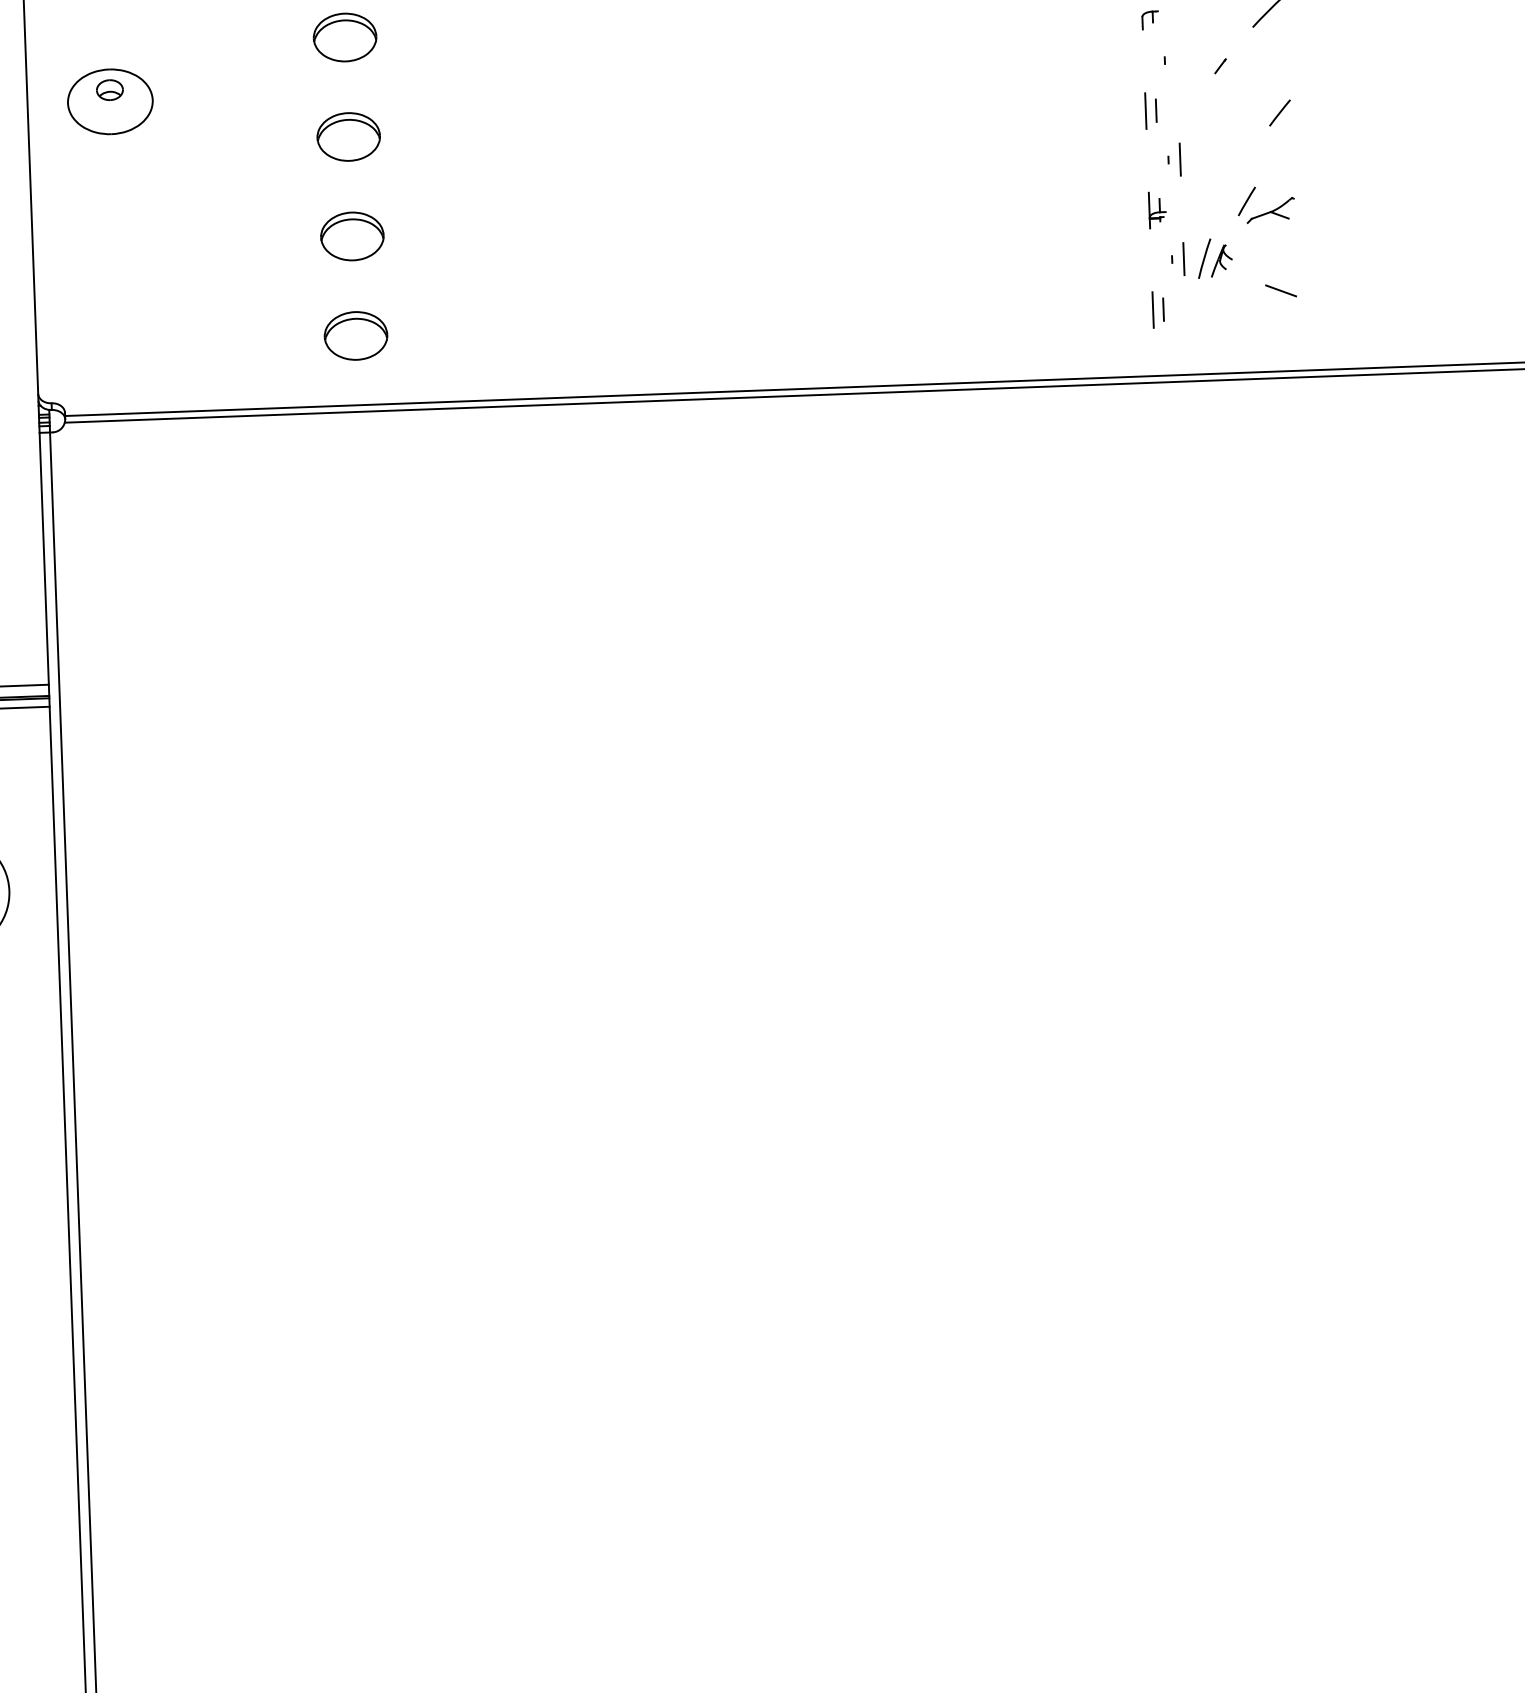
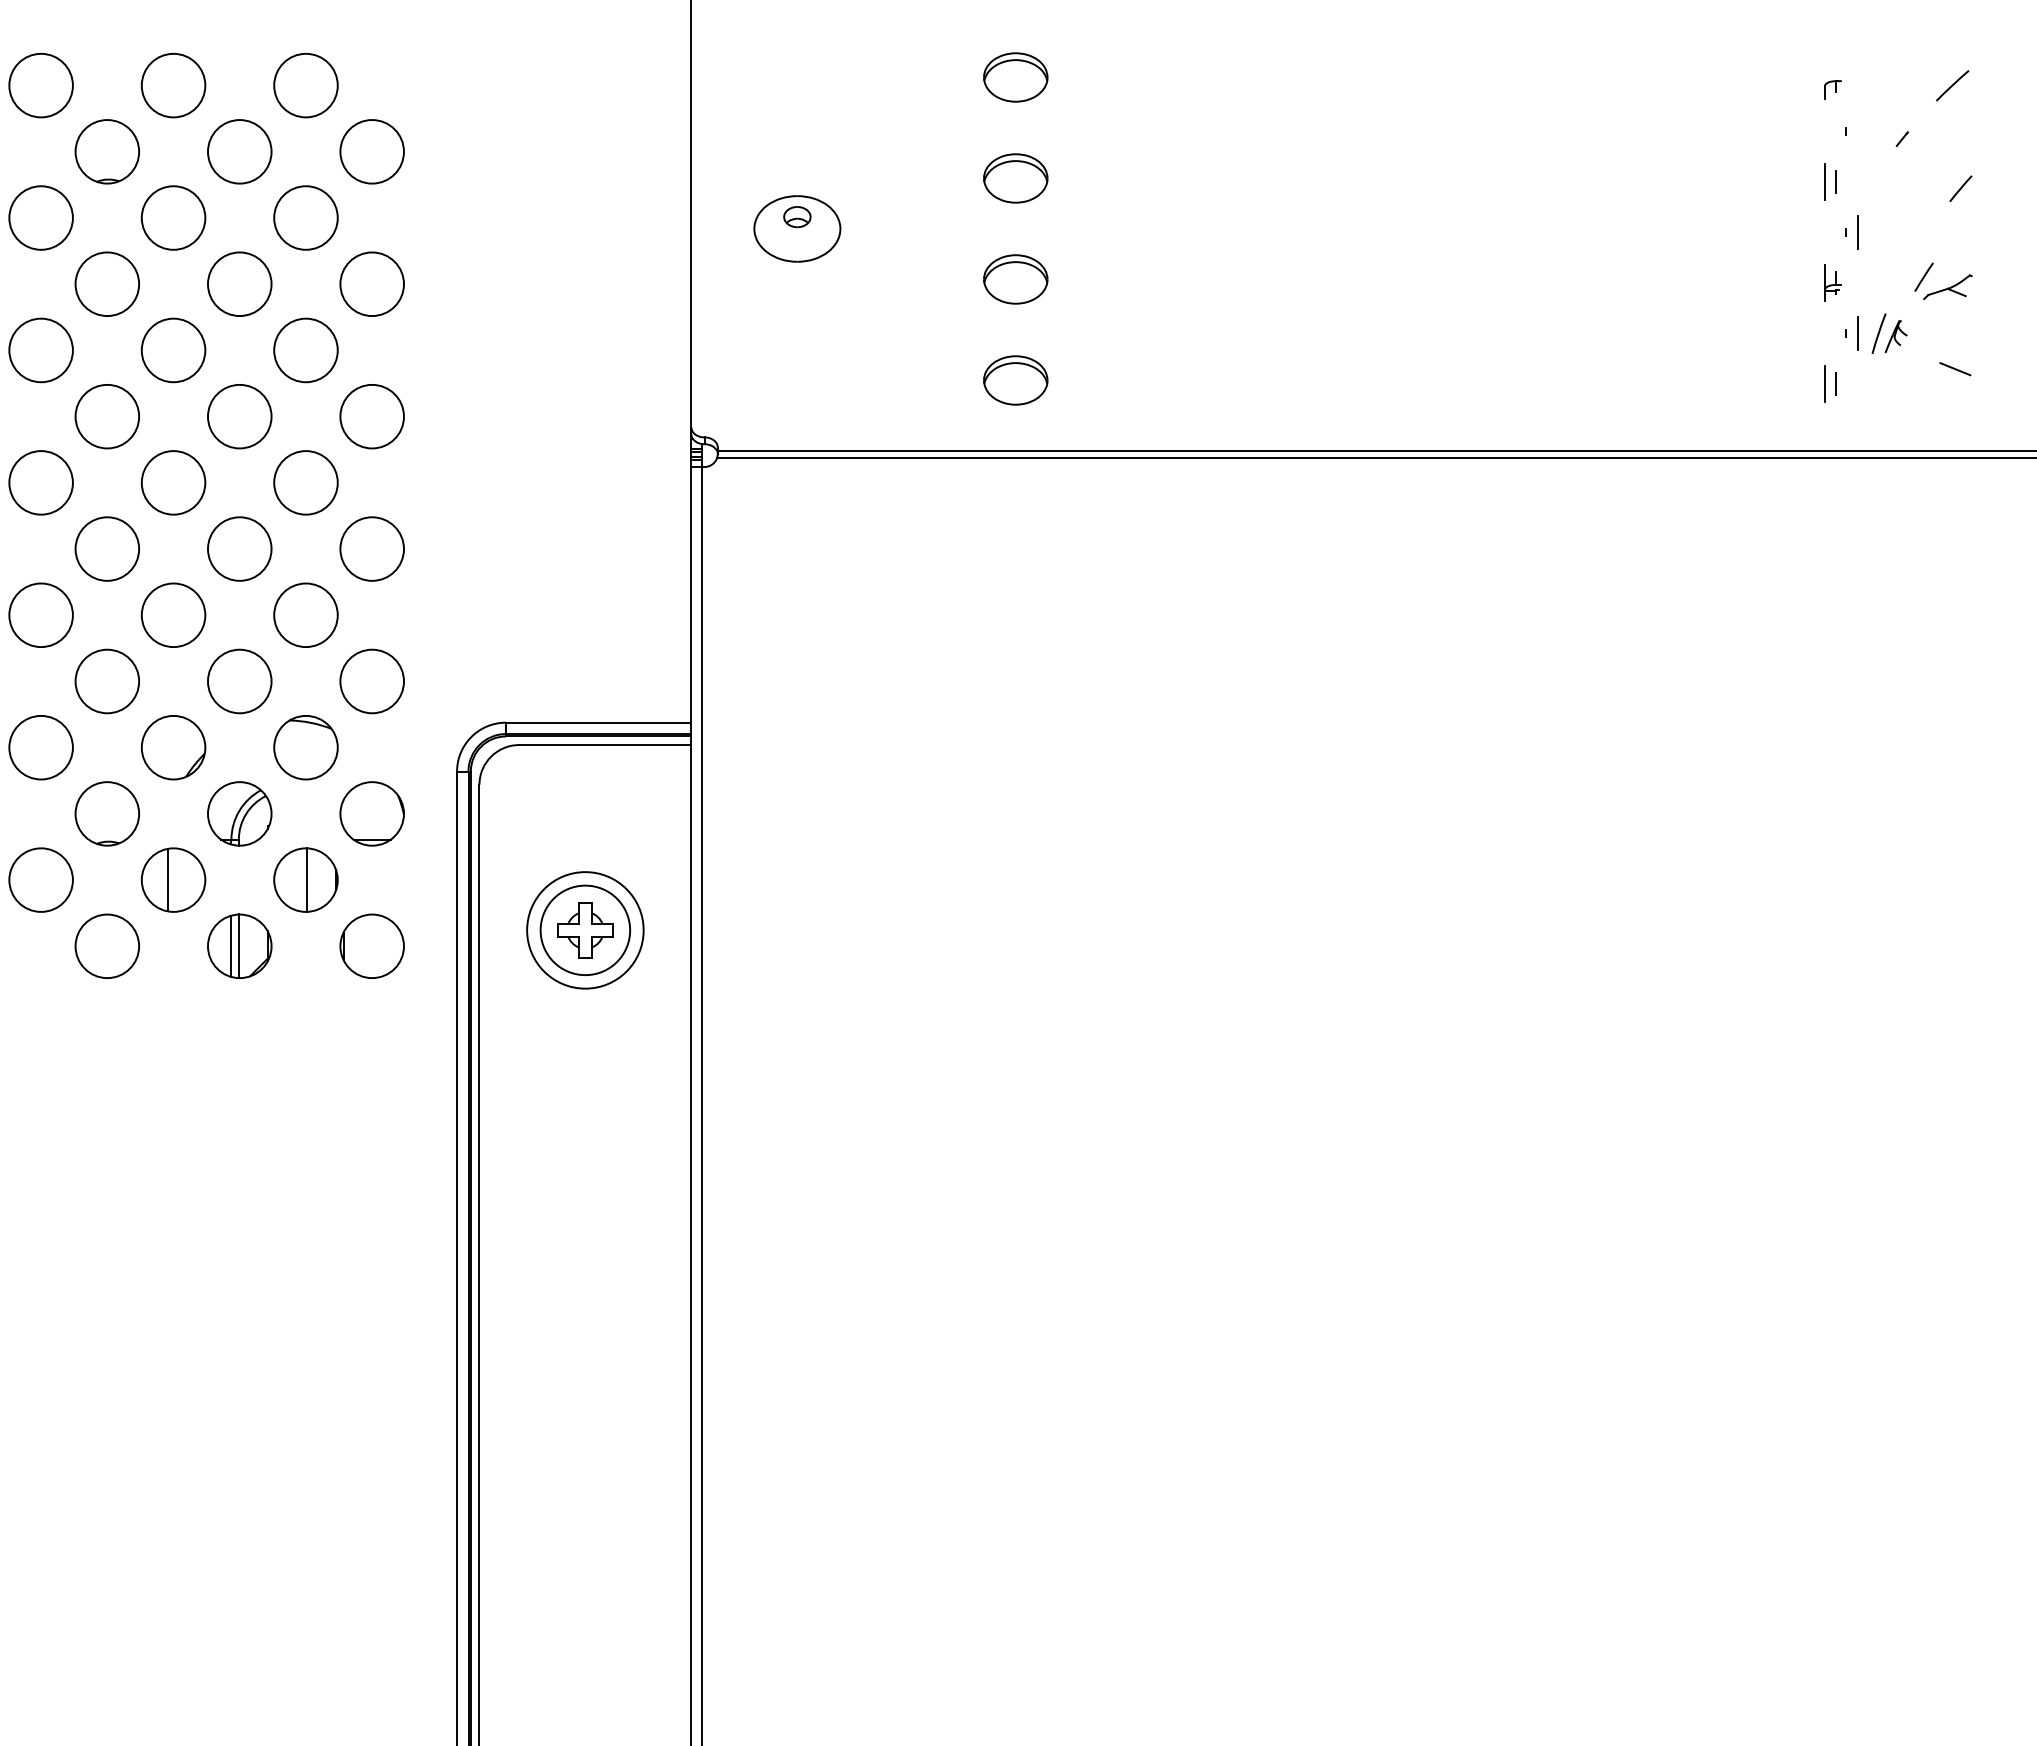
part: (110, 101) -> (797, 228), moved

